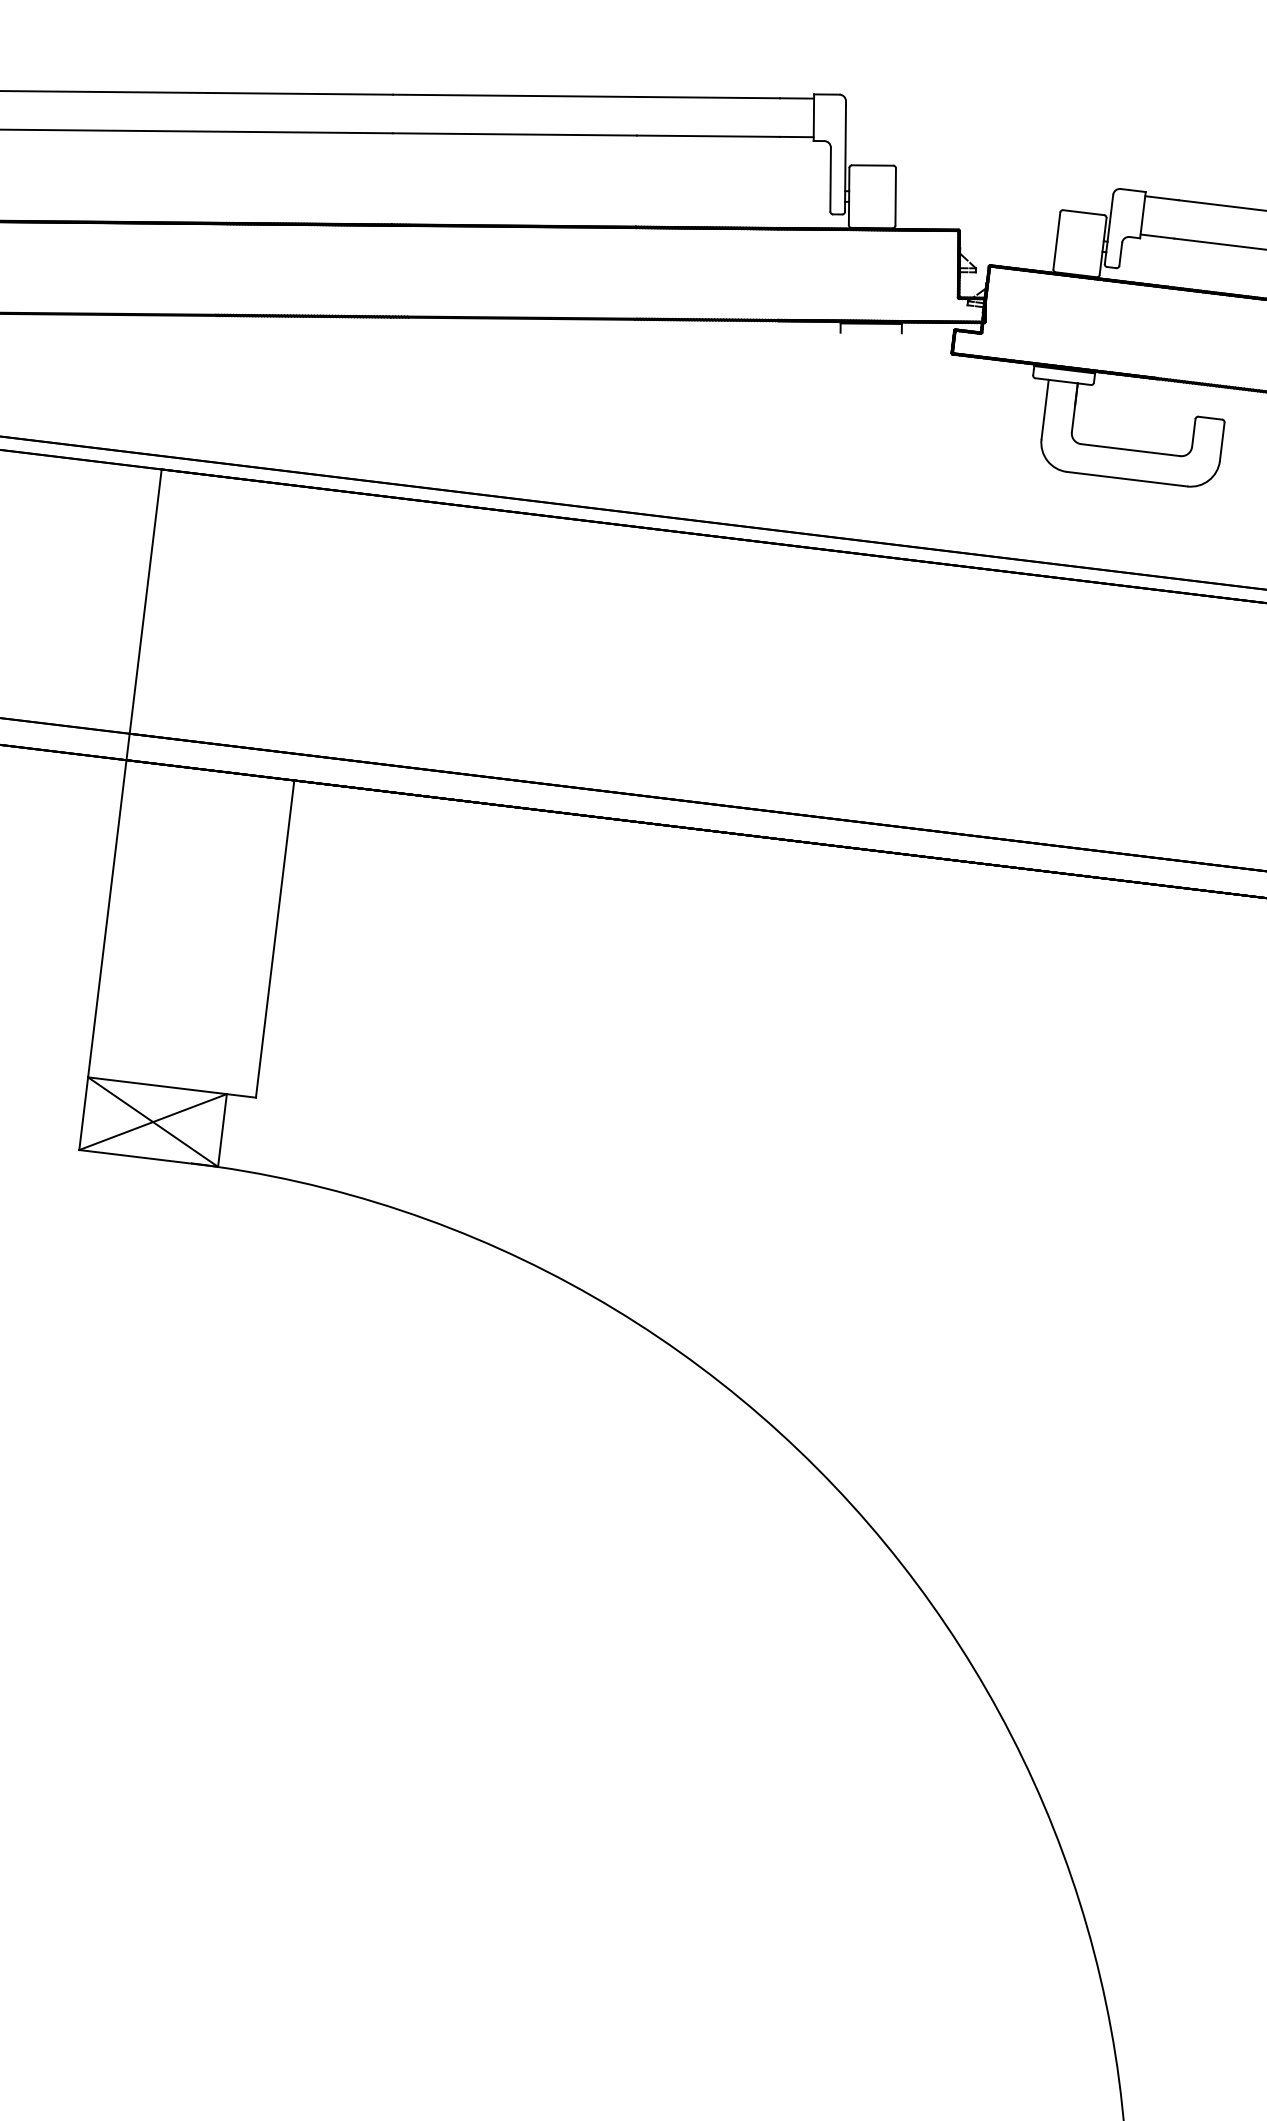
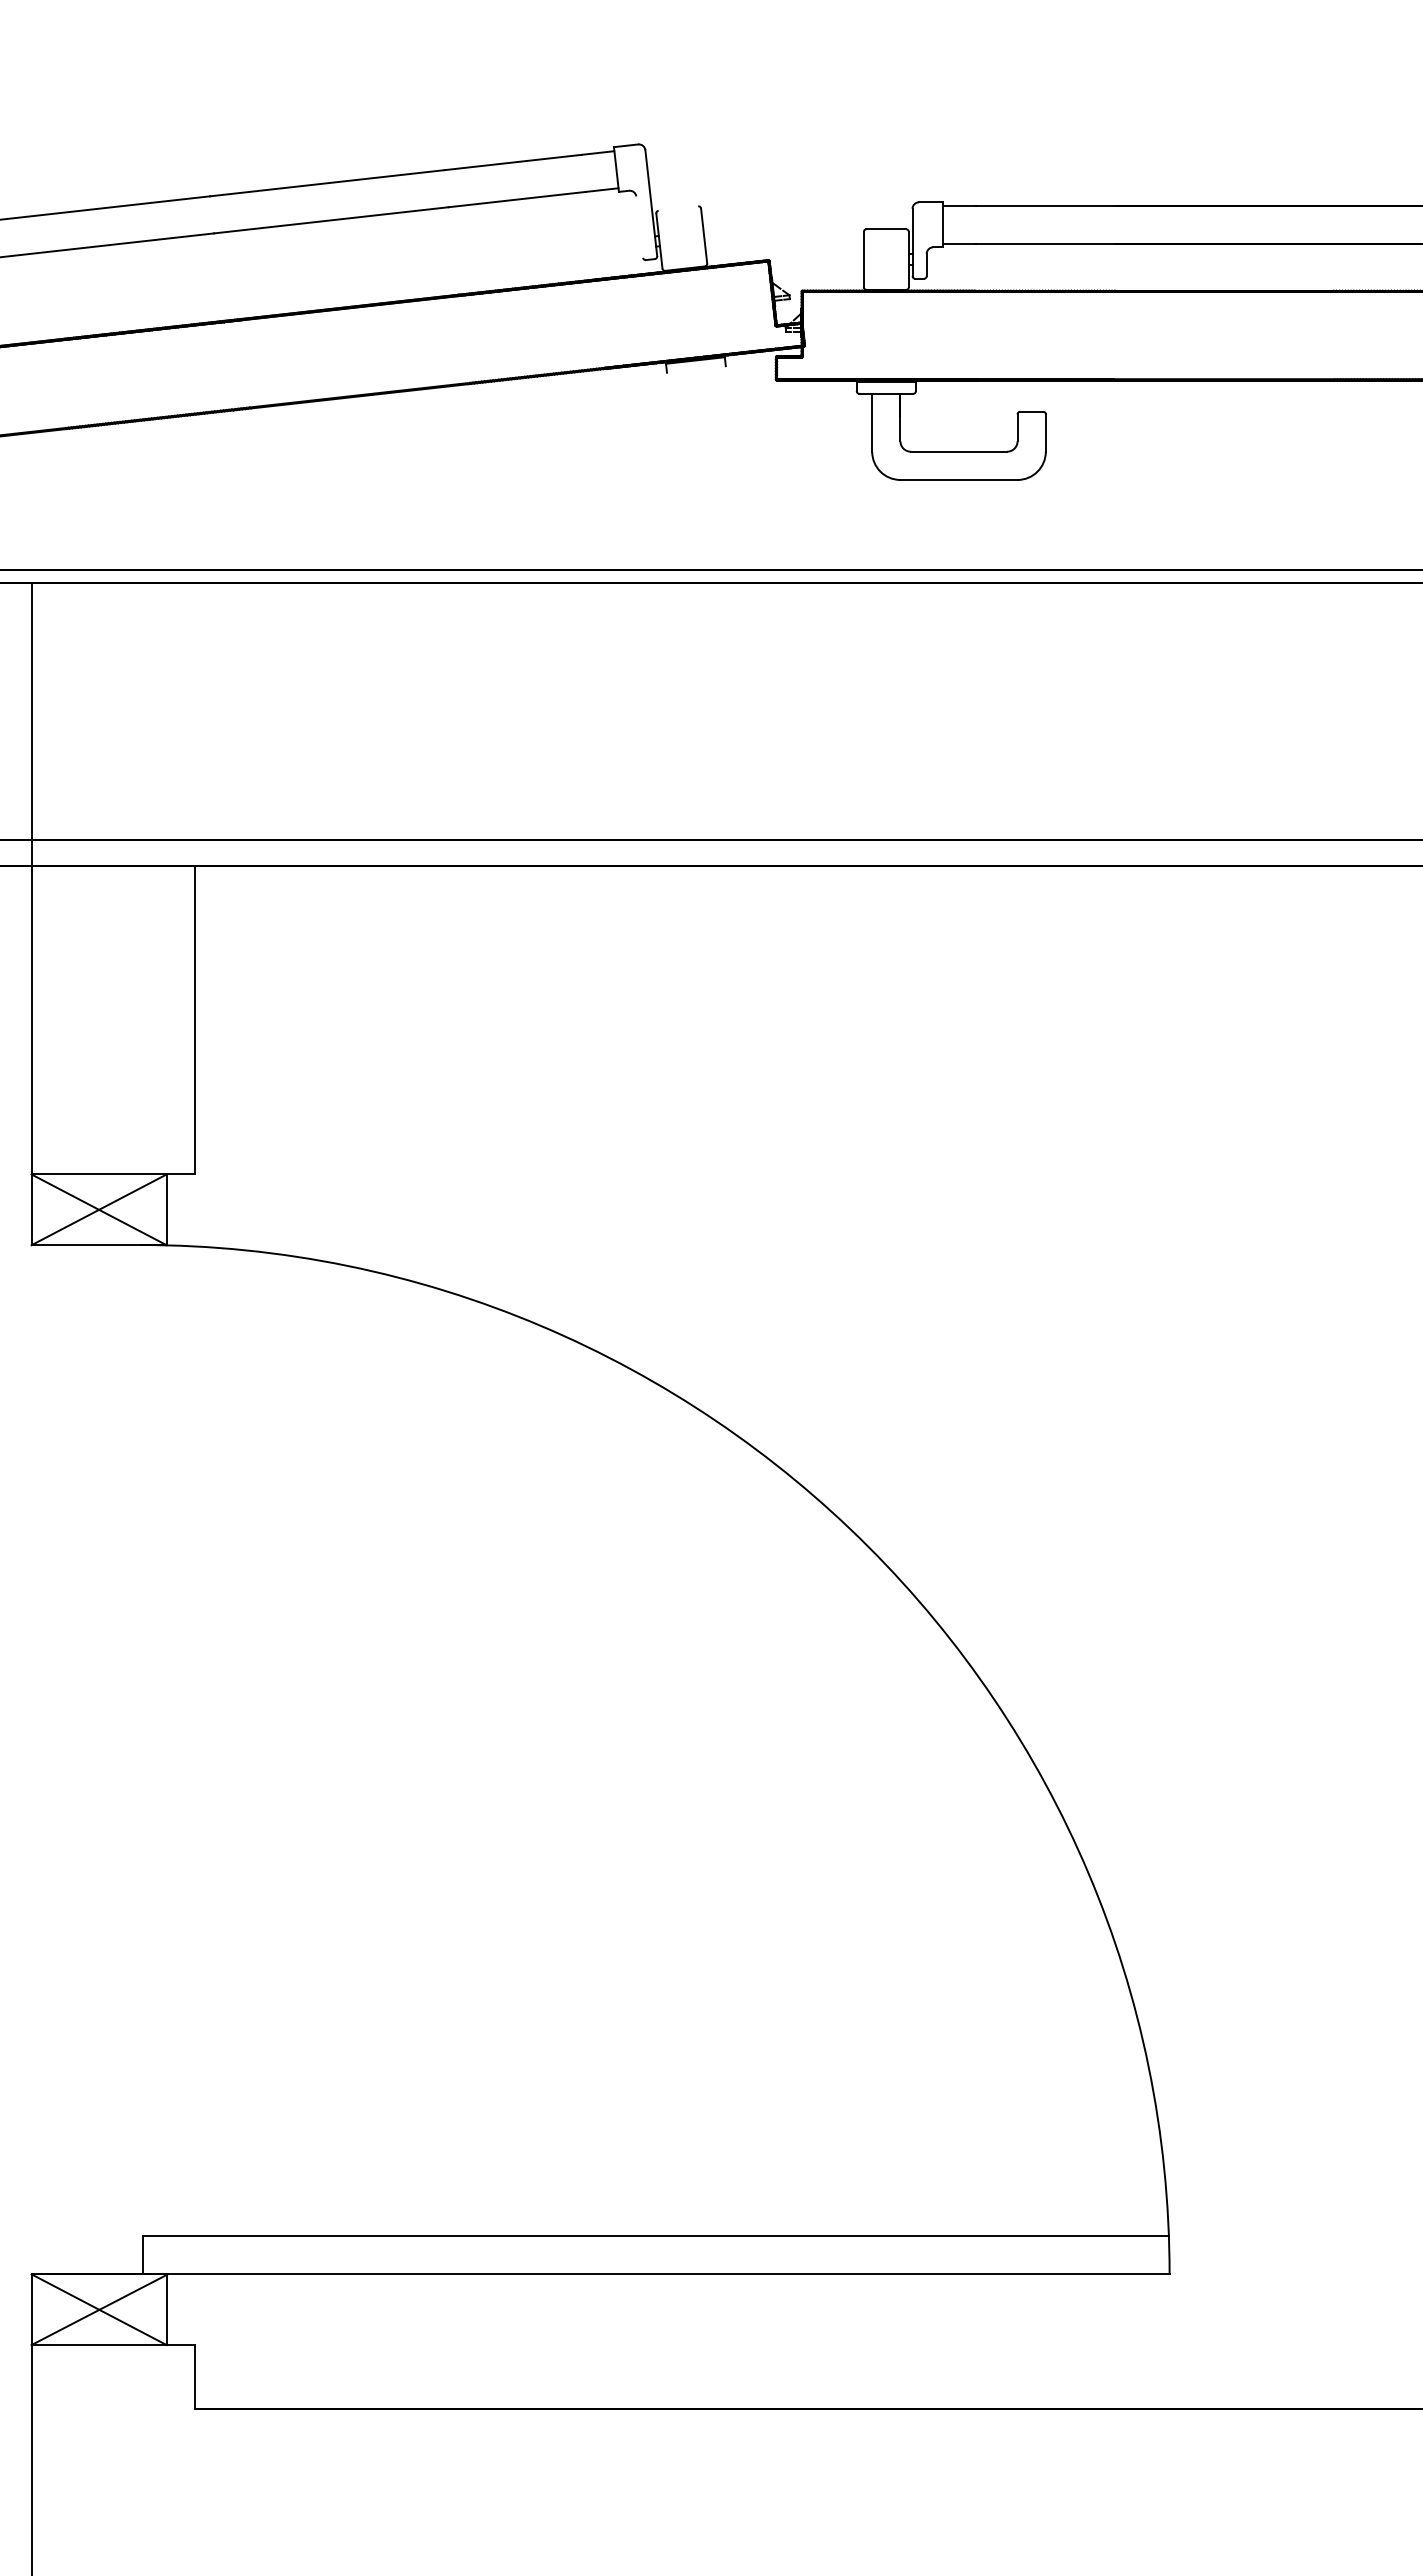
line: (872, 165) -> (678, 208), removed
line: (830, 179) -> (639, 226), removed

